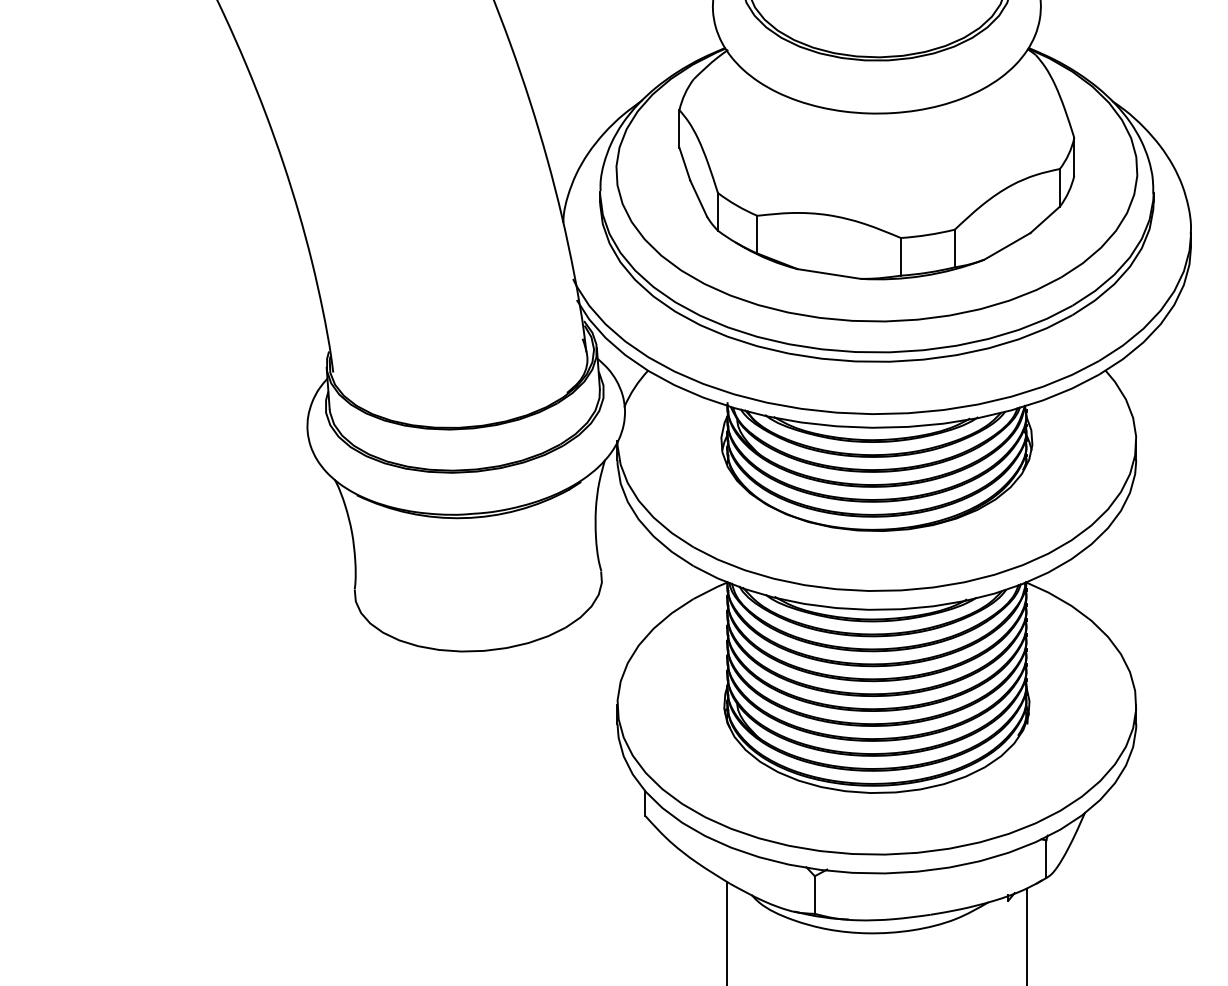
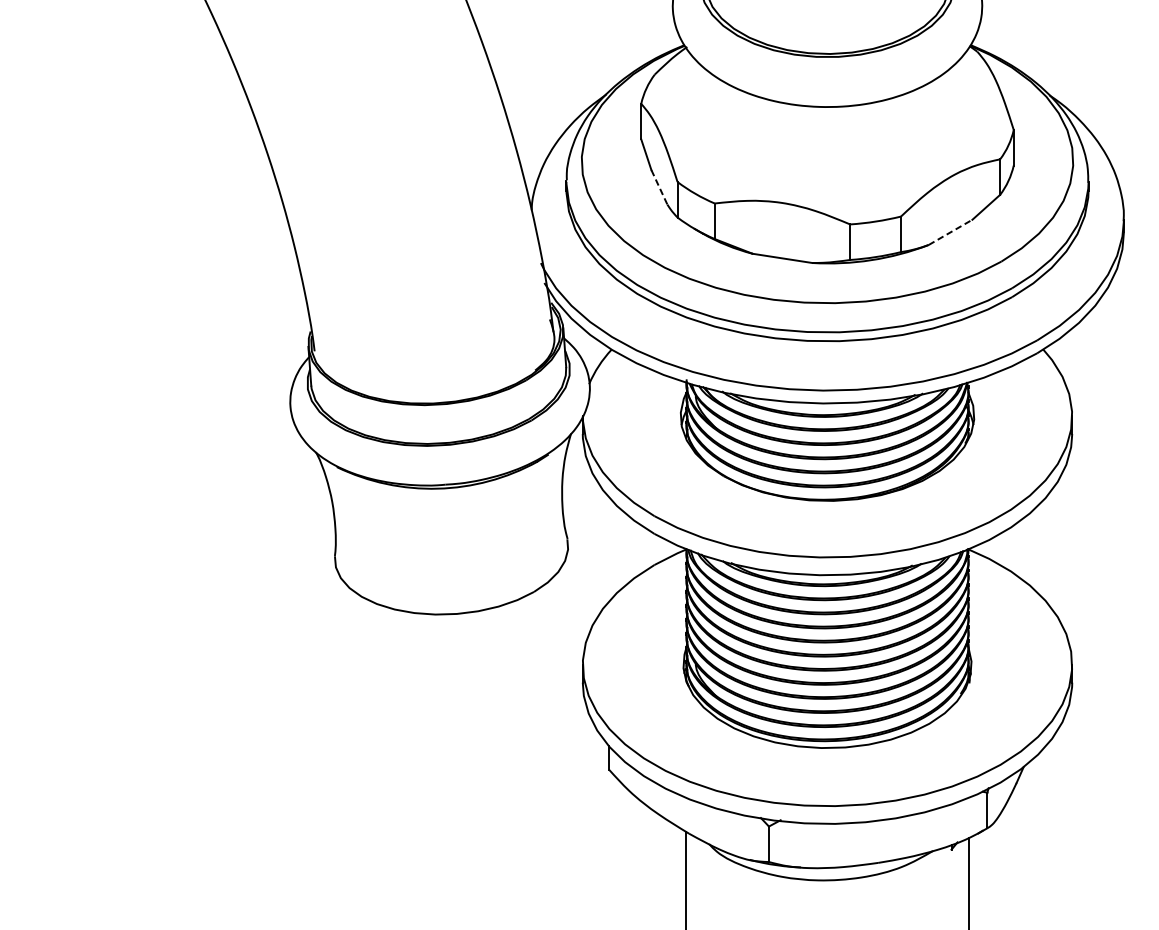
line: (698, 199) -> (659, 188), solid -> dashed
line: (1007, 246) -> (950, 232), solid -> dashed

